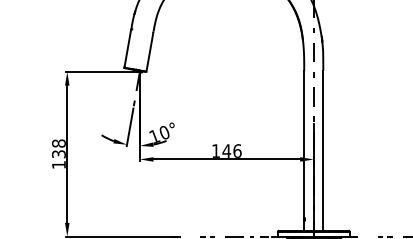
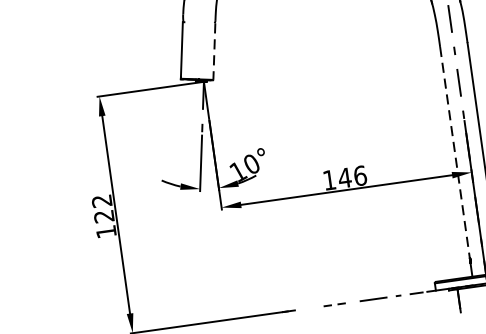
line: (149, 52) -> (213, 51), solid -> dashed
line: (304, 144) -> (455, 152), solid -> dashed
text: (58, 148) -> (102, 208), 138 -> 122

